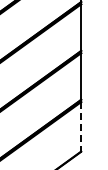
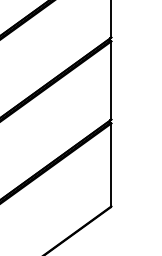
line: (81, 126) -> (111, 164), dashed -> solid

